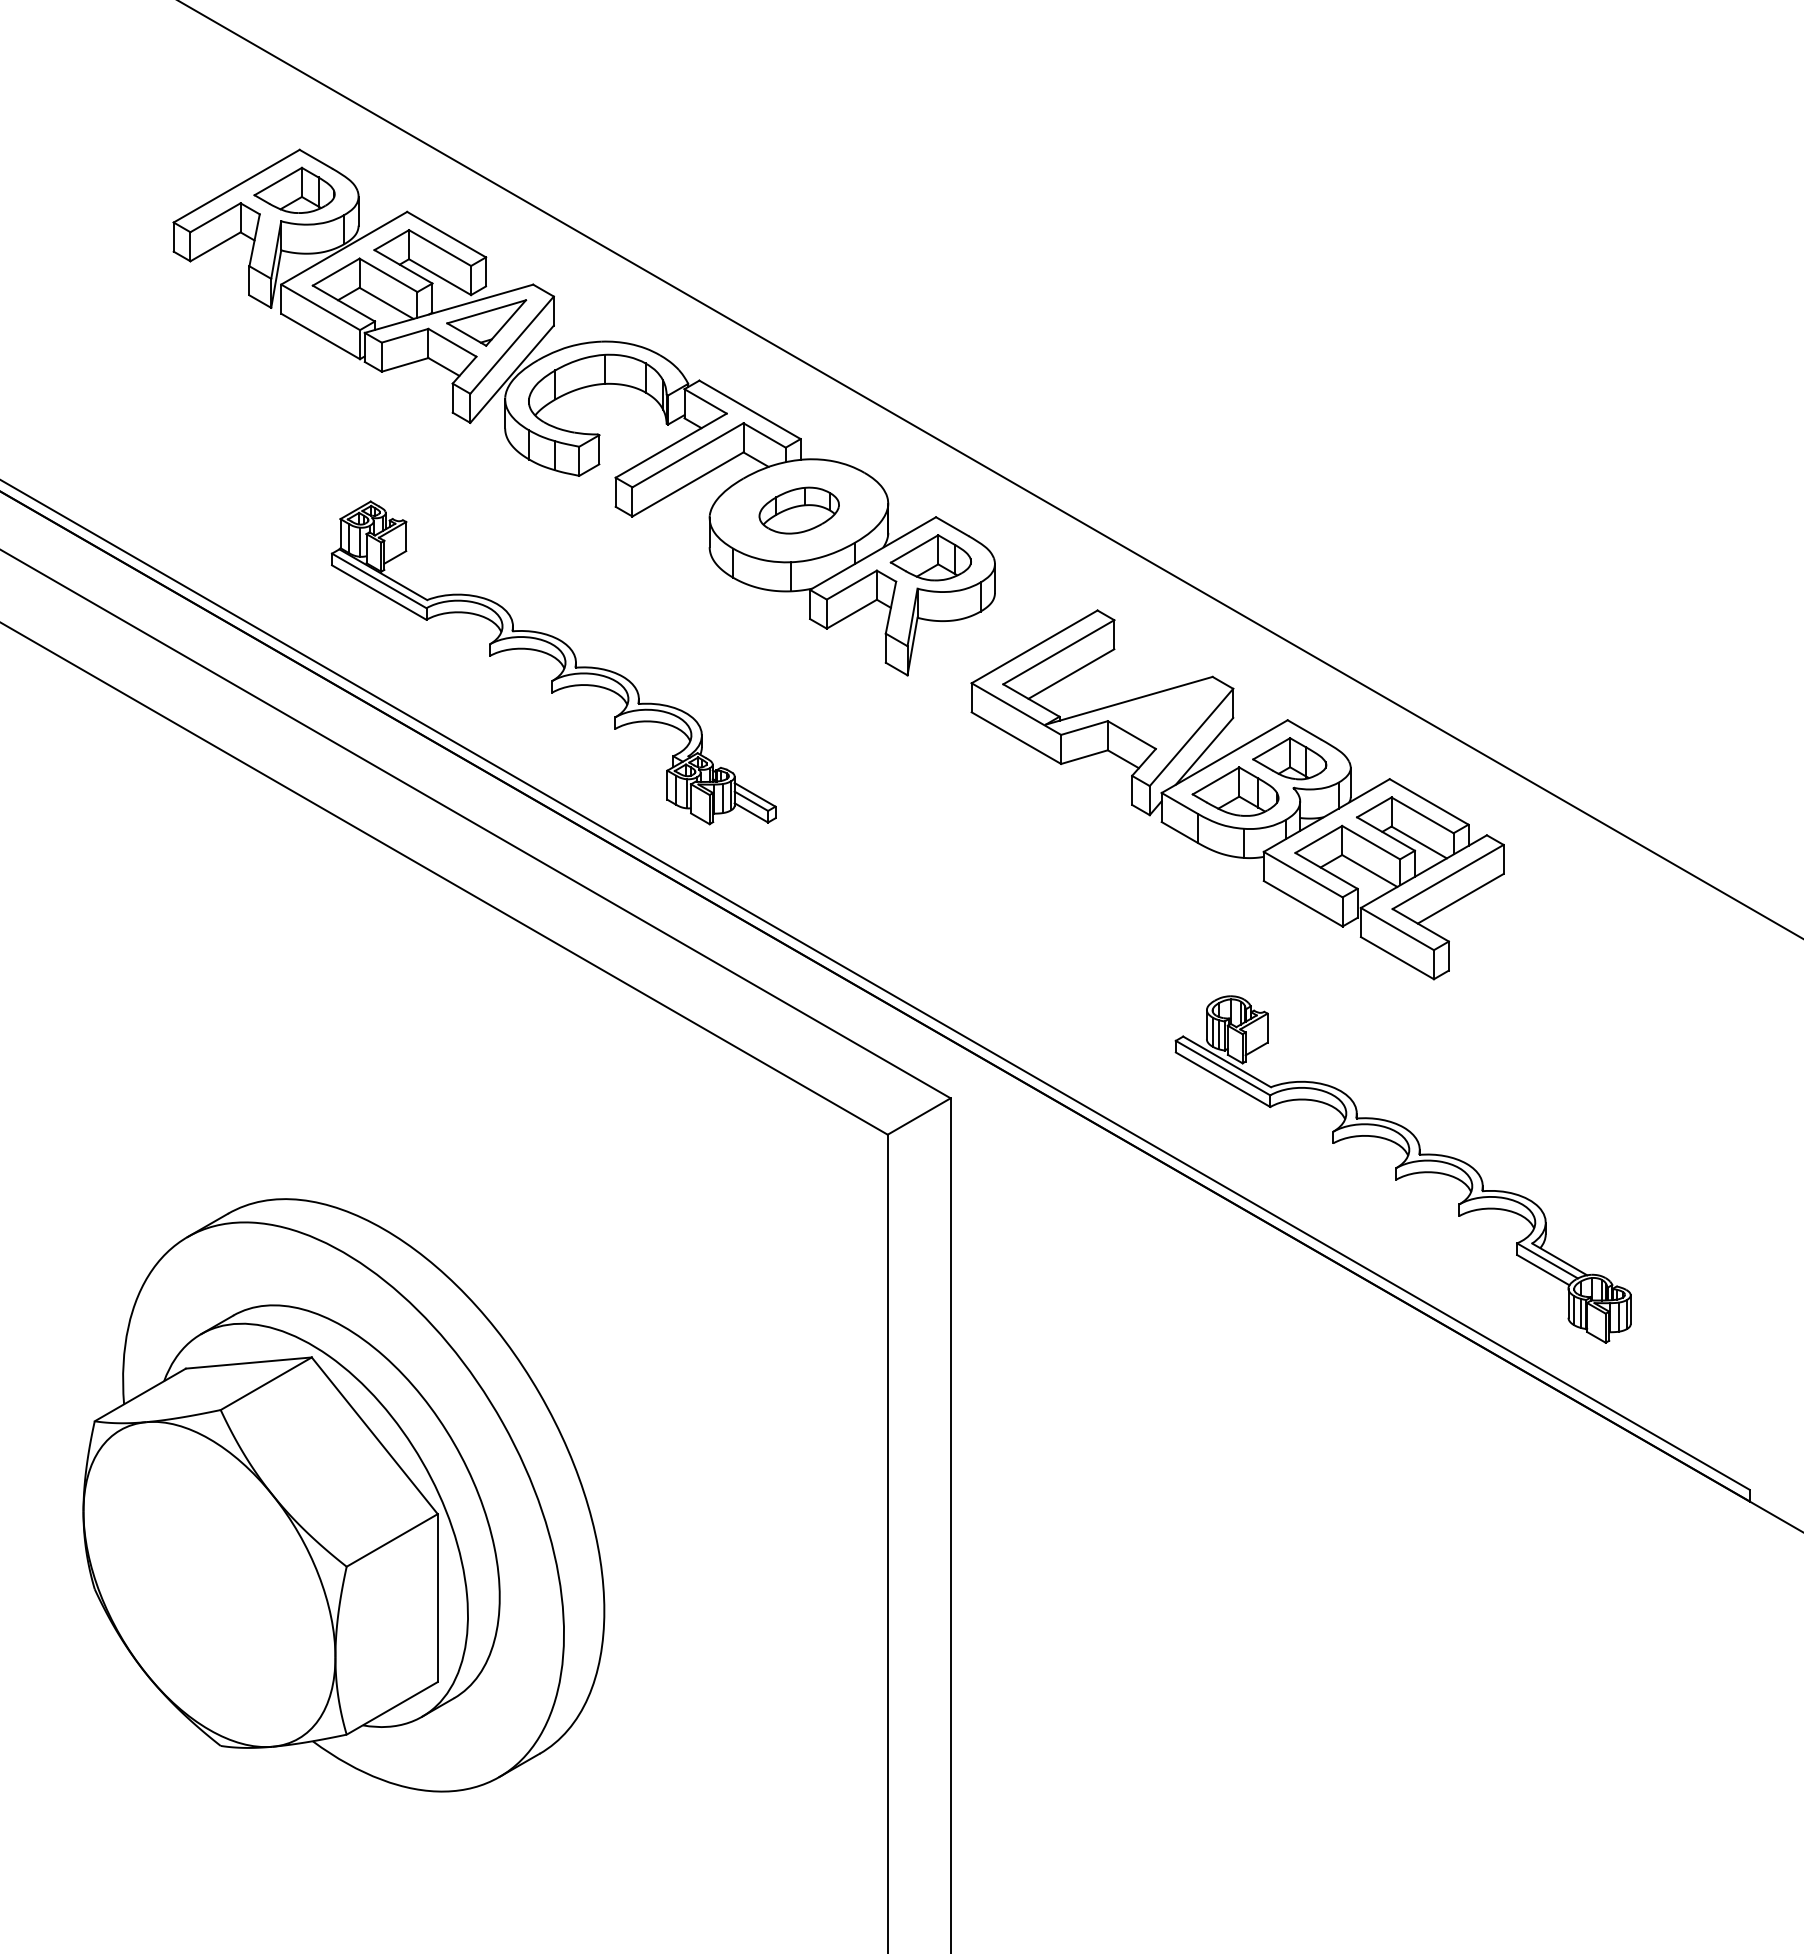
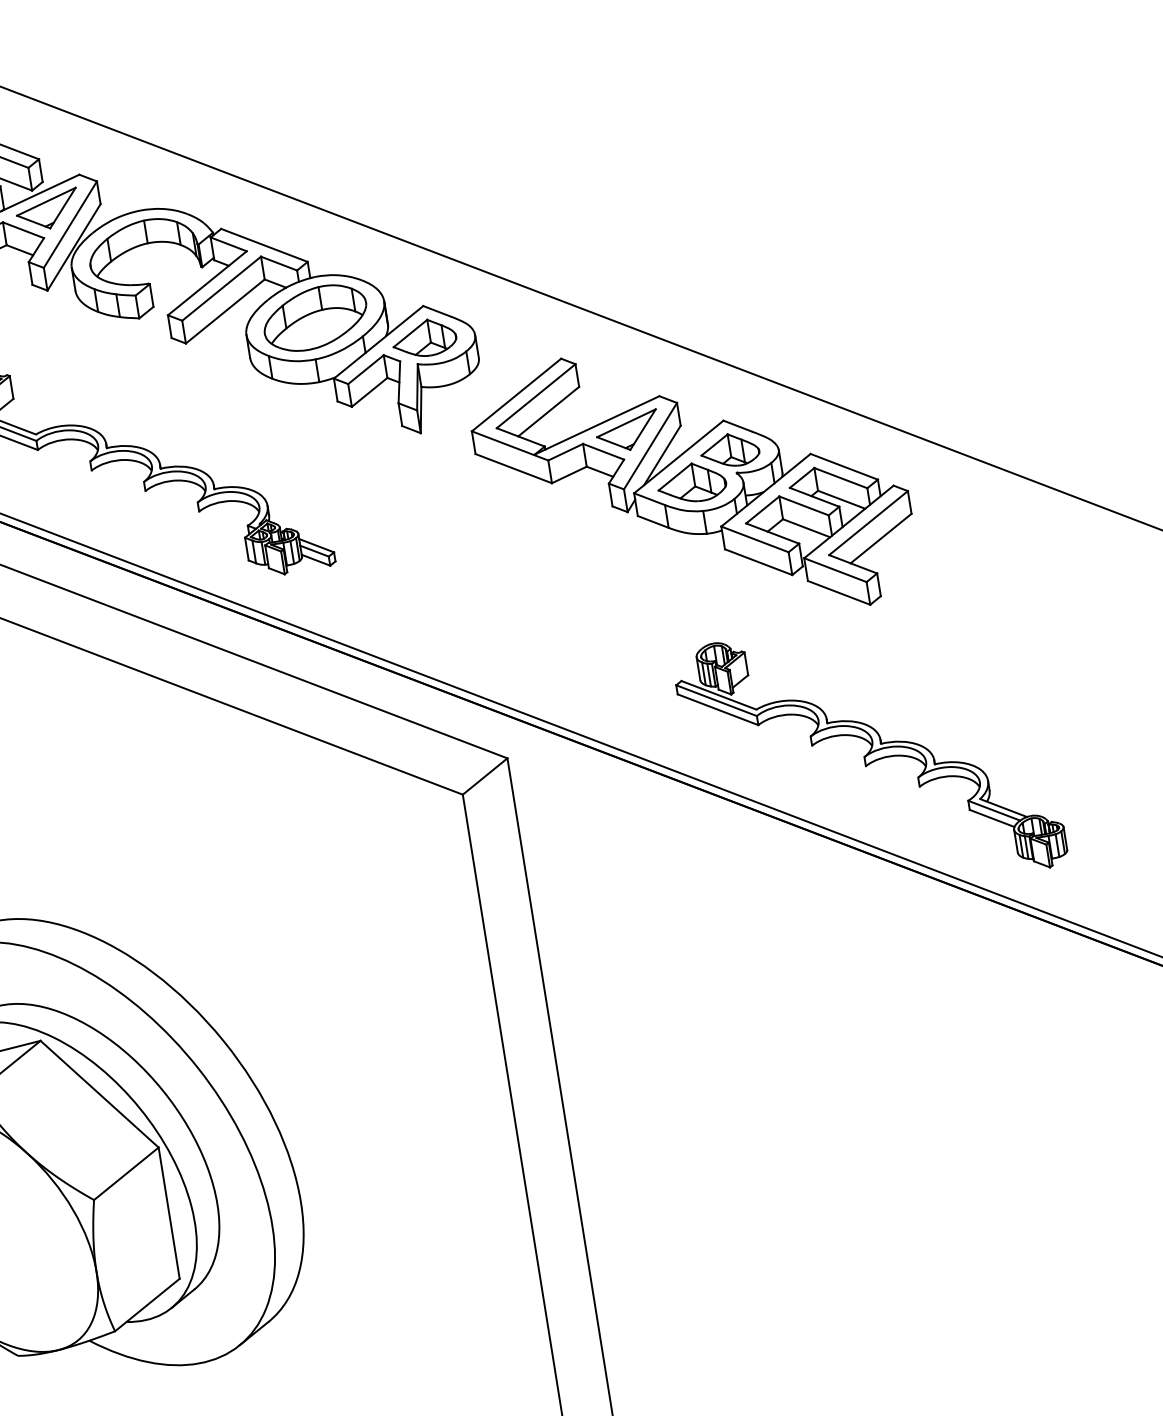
part: (799, 510) -> (315, 317), size x1.67
part: (1165, 715) -> (627, 432), added

